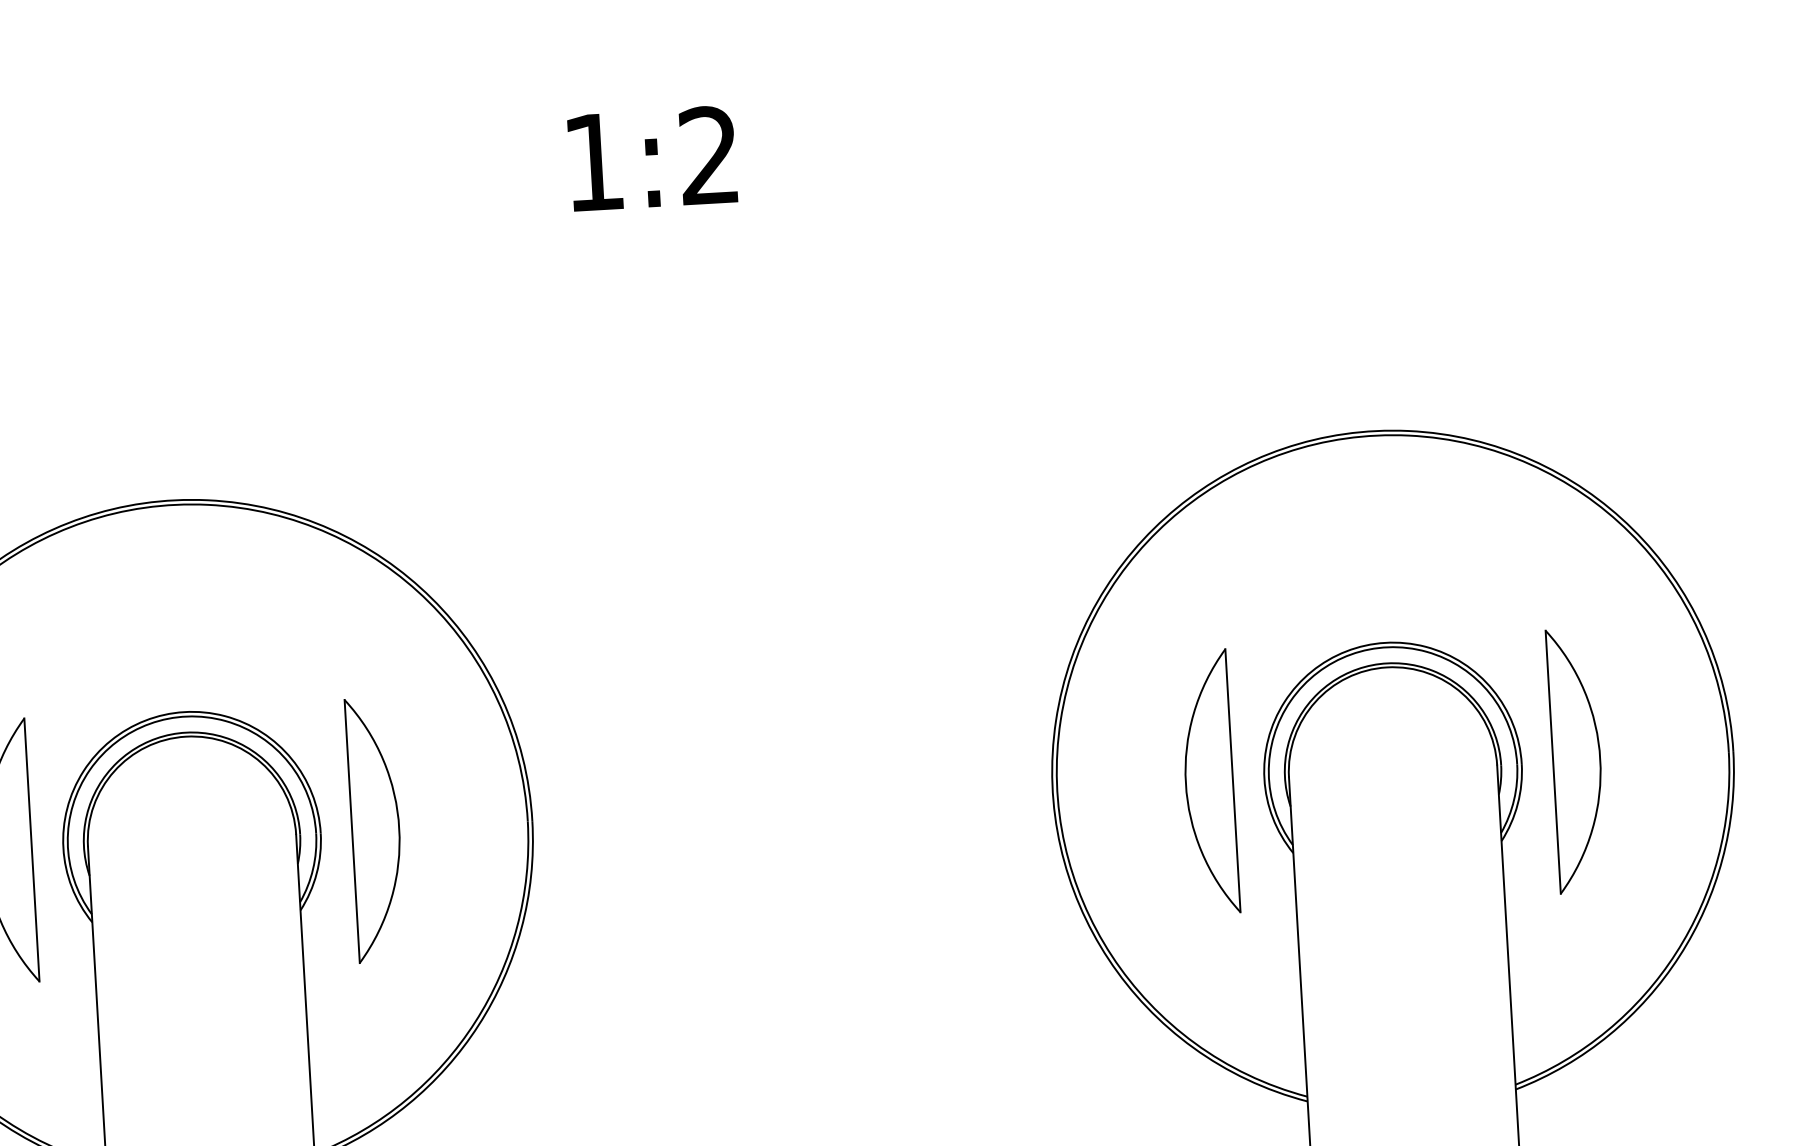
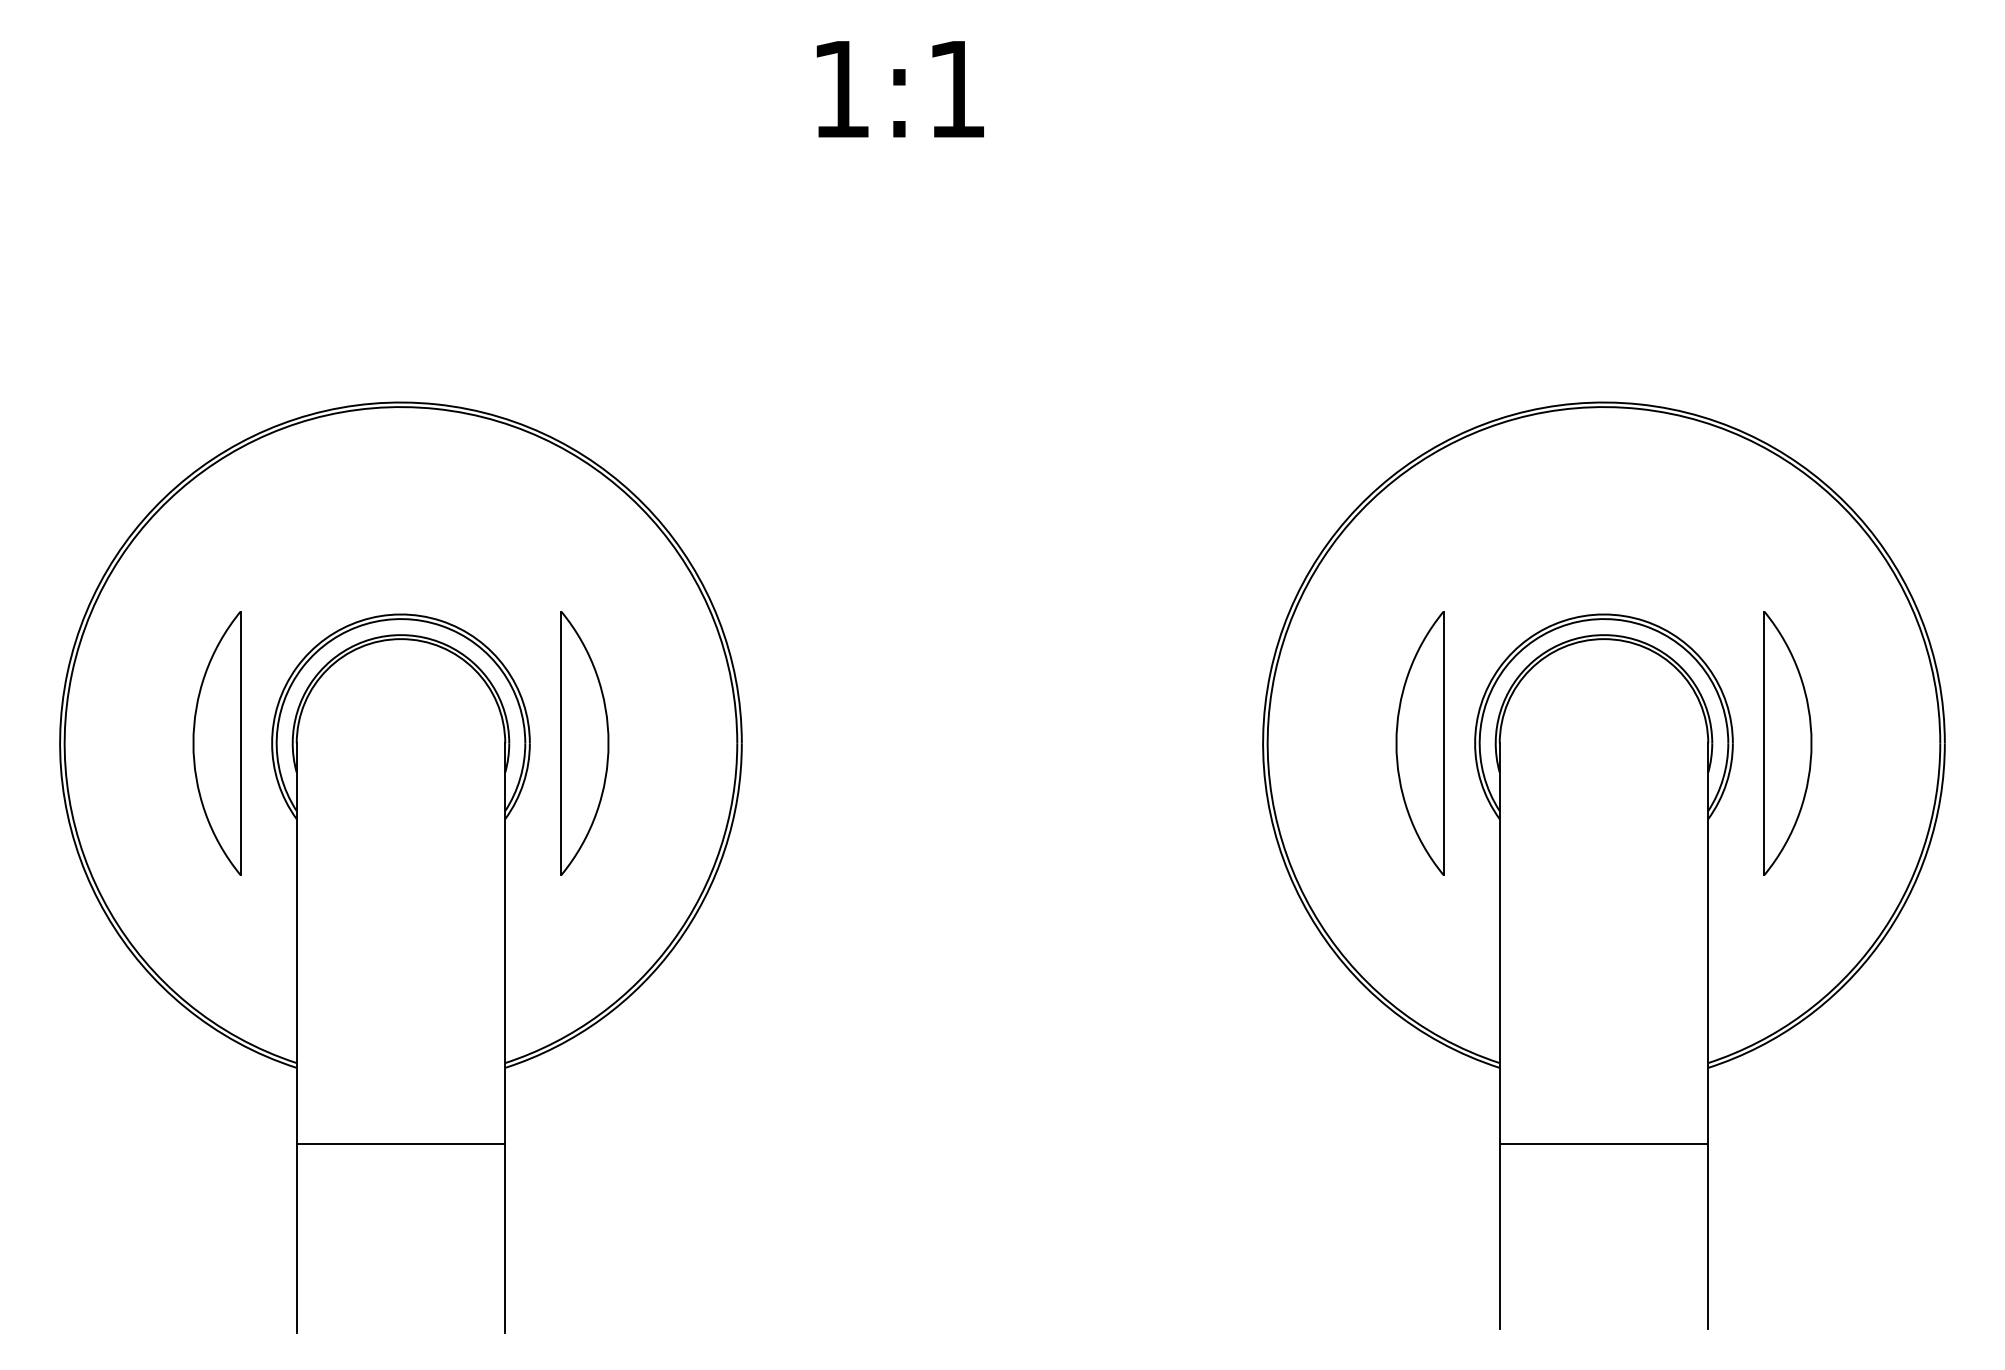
text: (707, 155) -> (955, 88), 1:2 -> 1:1

